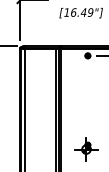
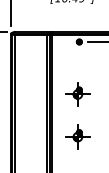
part: (86, 107) -> (77, 94), added

